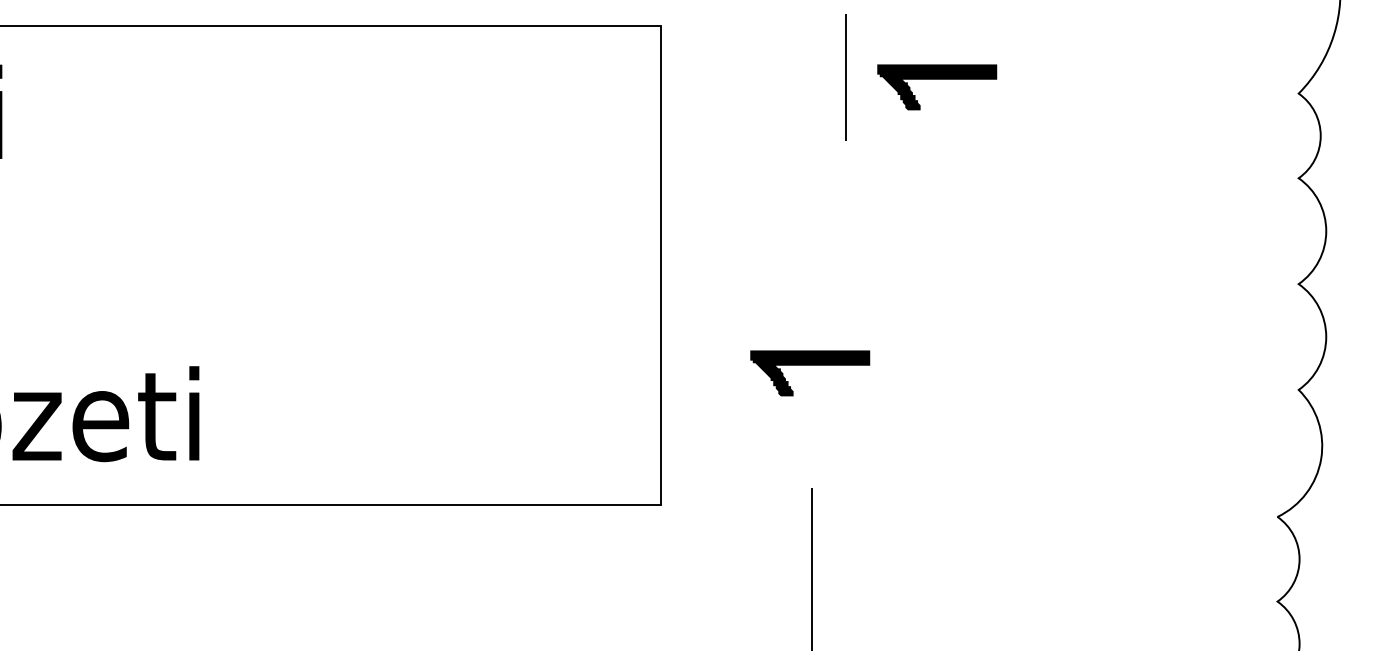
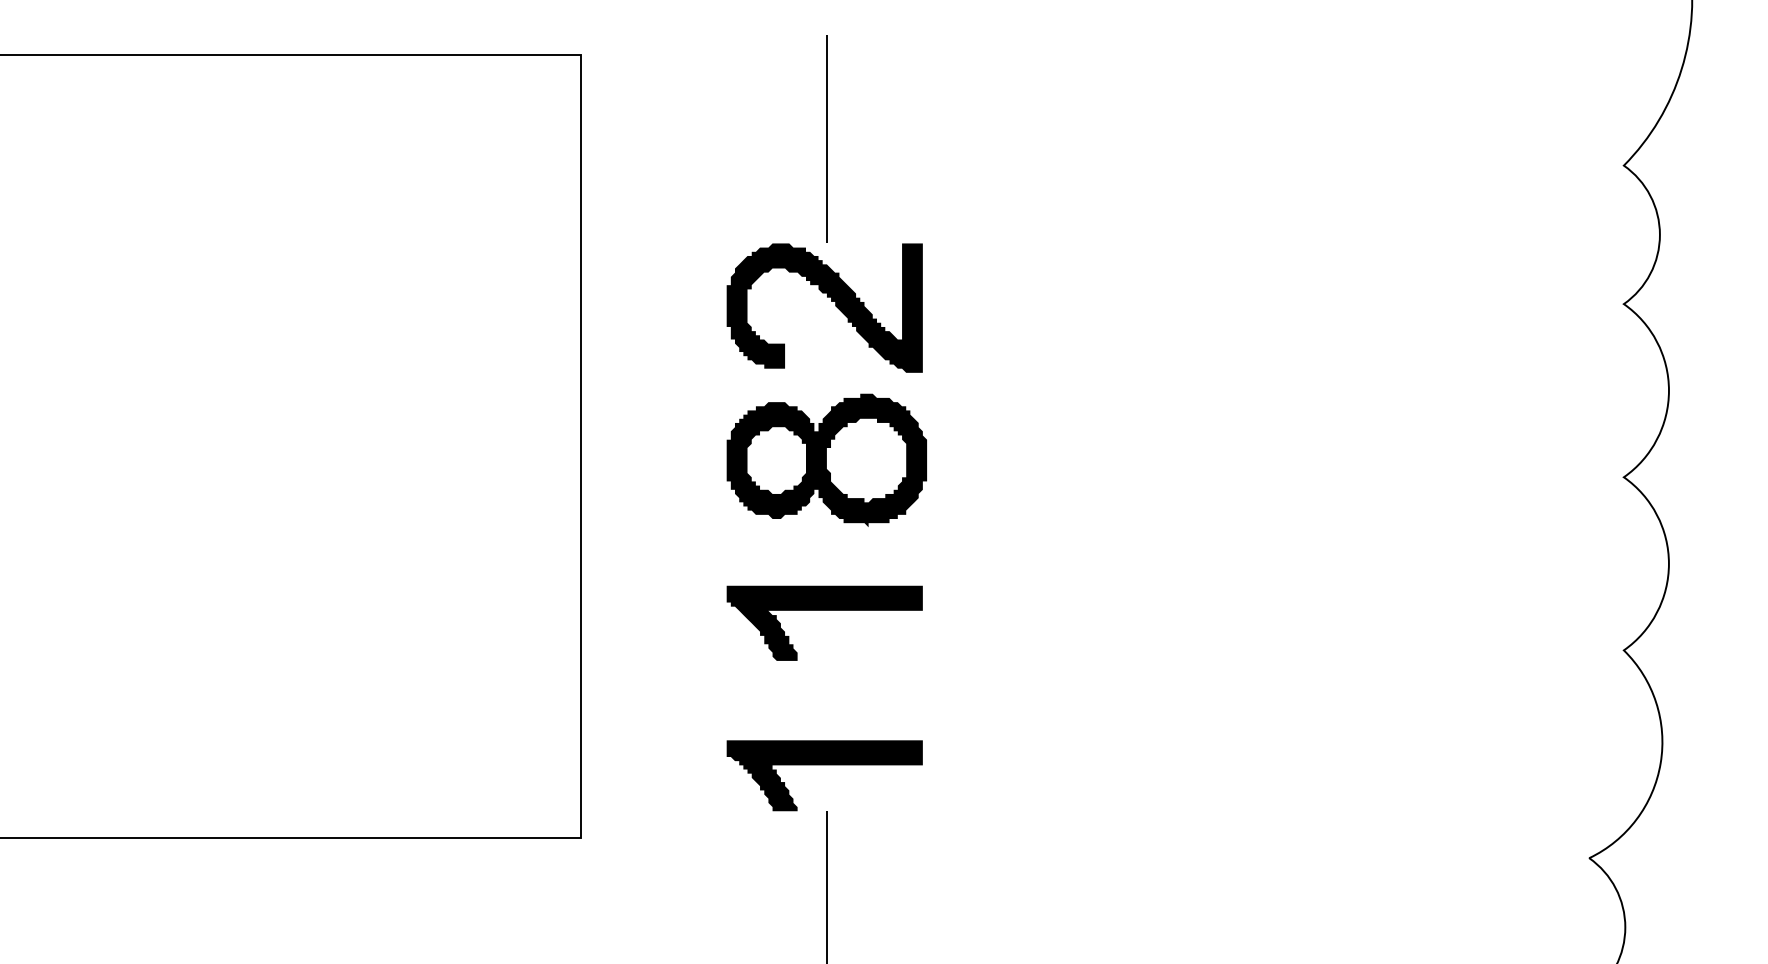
line: (845, 77) -> (826, 139), moved
part: (937, 79) -> (1032, 142), removed
fill: (810, 180) -> (825, 307), added
part: (811, 273) -> (826, 459), added
fill: (810, 466) -> (825, 775), added

